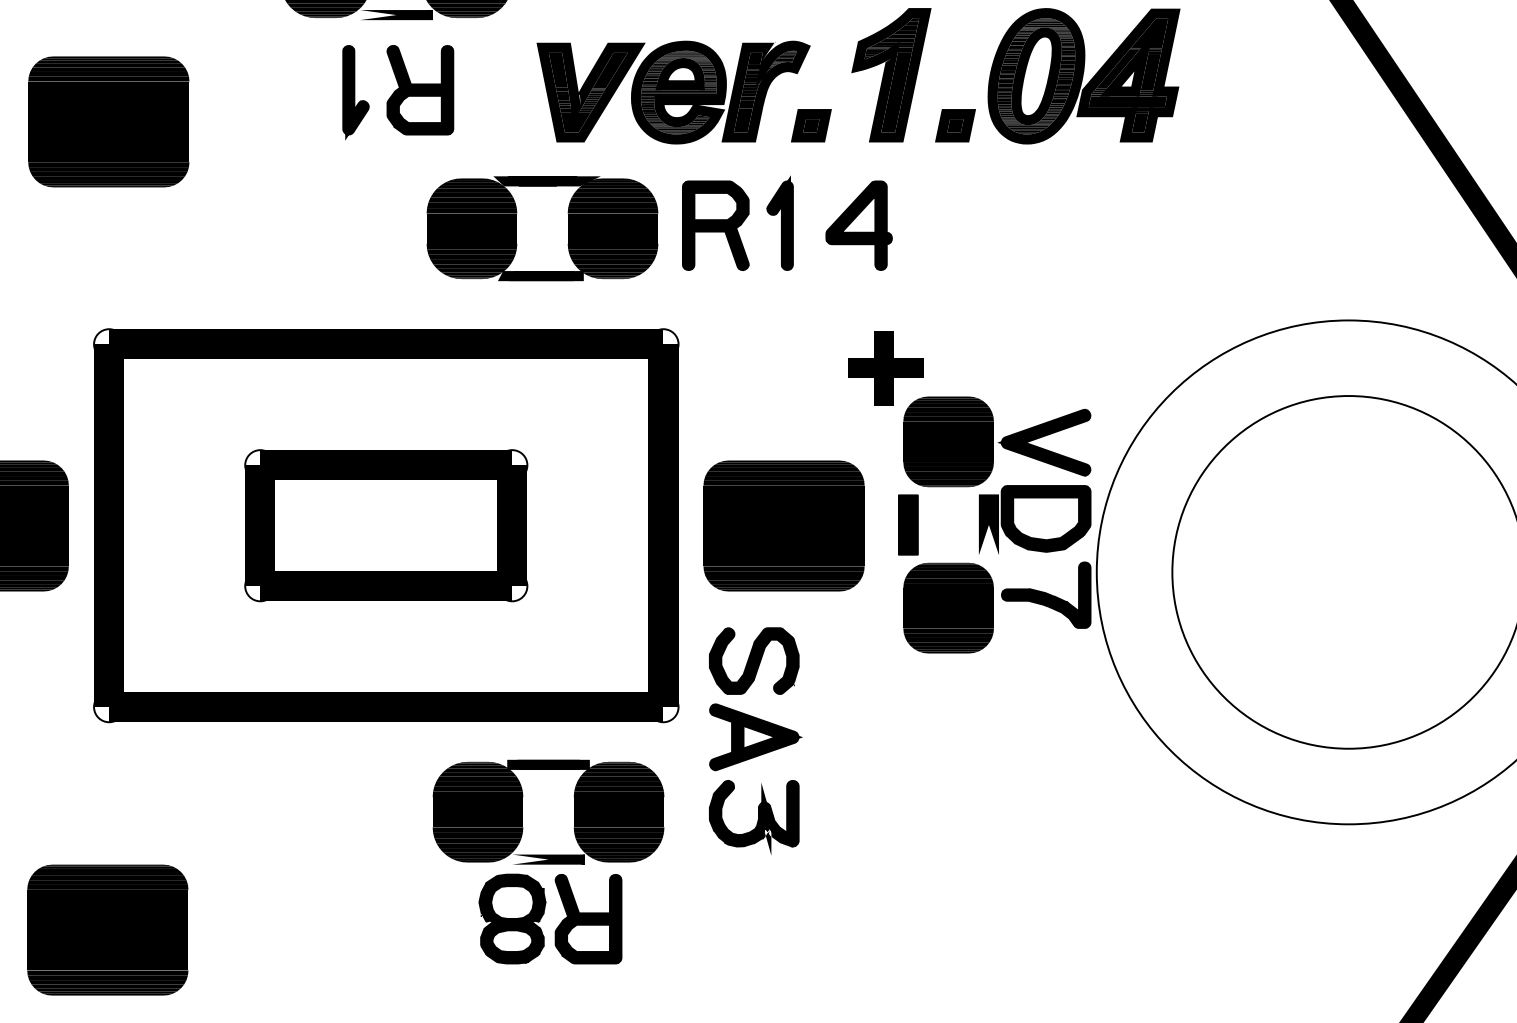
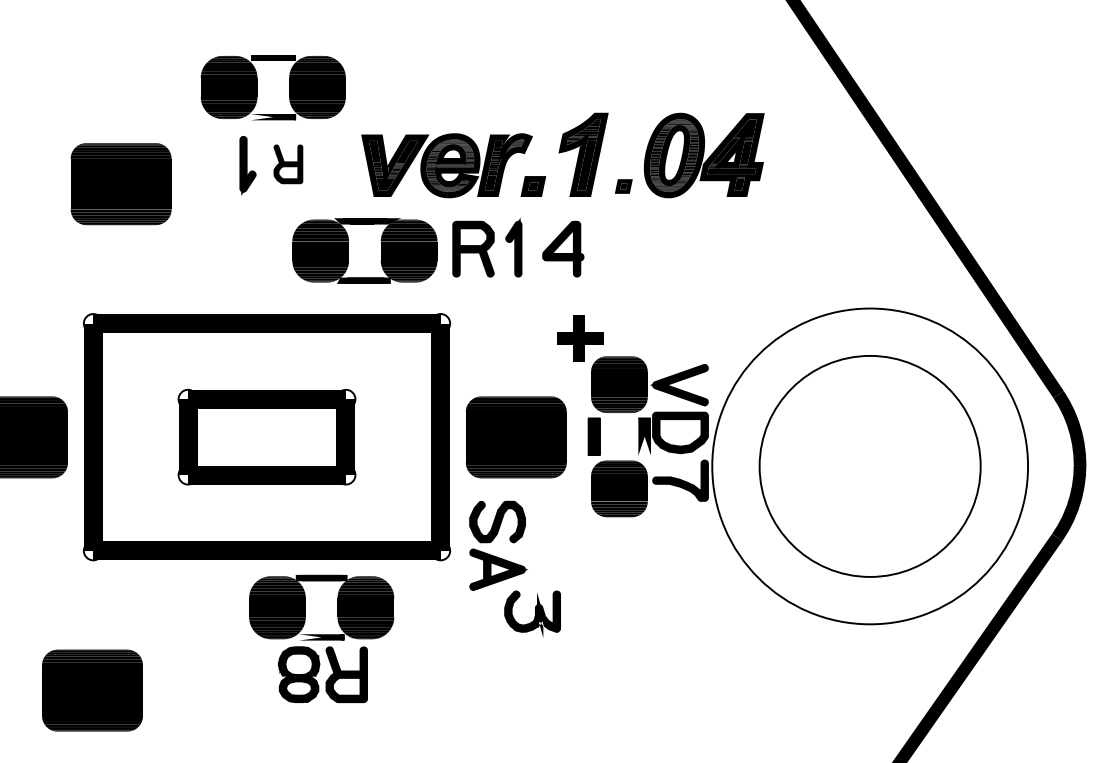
part: (420, 90) -> (288, 164), size x0.7
part: (107, 122) -> (120, 184), moved
part: (955, 125) -> (623, 186), size x0.7
part: (754, 816) -> (532, 613), moved
part: (548, 861) -> (321, 638), moved

